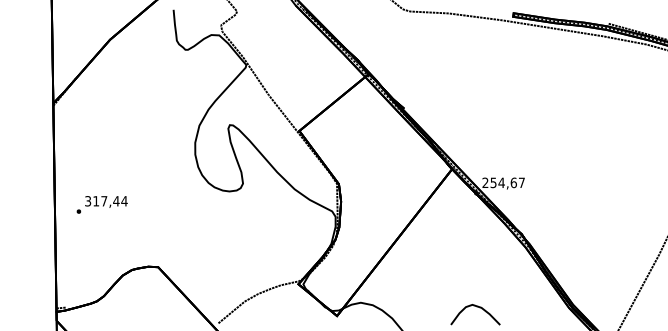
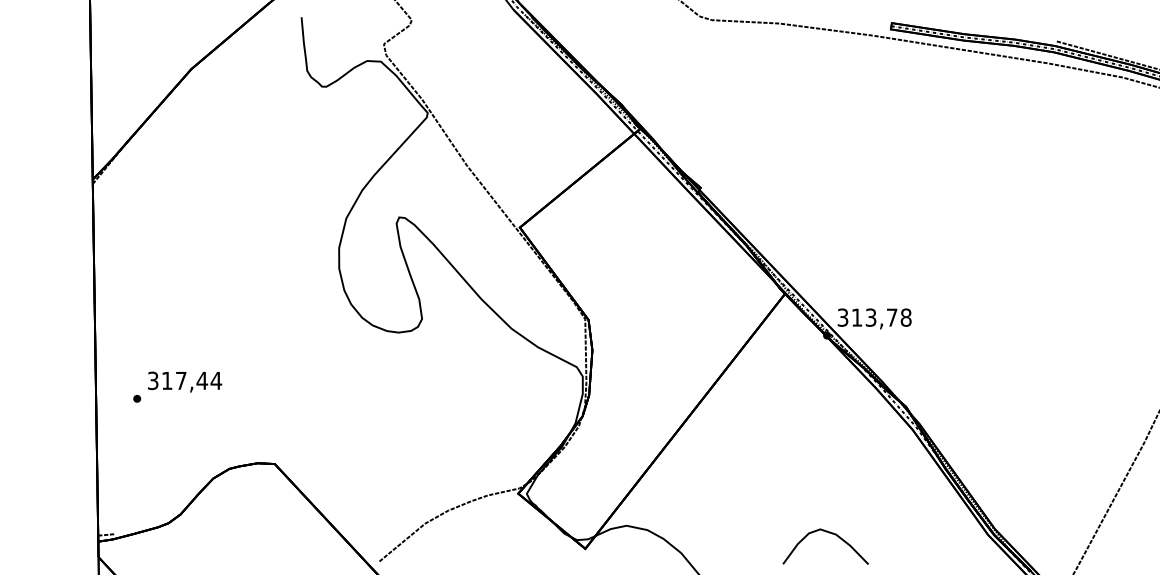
text: (503, 182) -> (874, 317), 254,67 -> 313,78
text: (101, 204) -> (176, 386), moved

